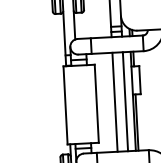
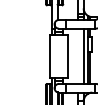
line: (114, 100) -> (77, 55), removed

